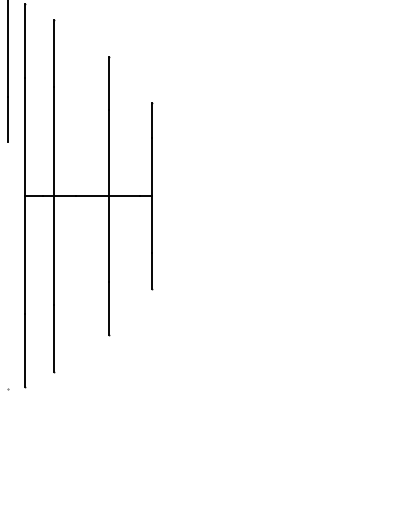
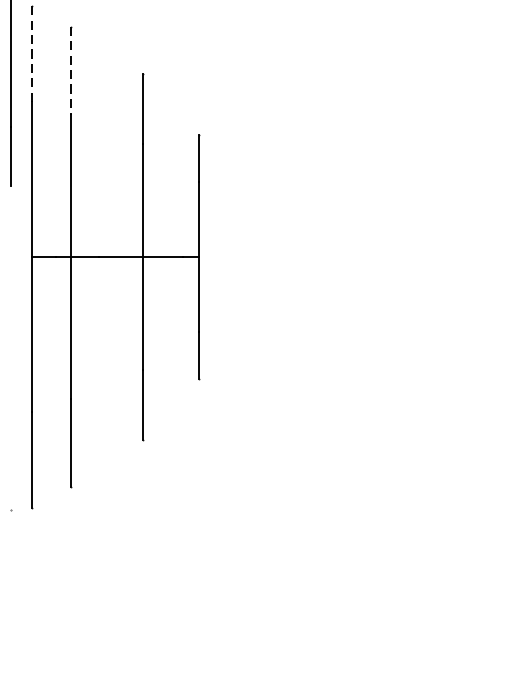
line: (24, 41) -> (31, 54), solid -> dashed
line: (54, 53) -> (71, 70), solid -> dashed

